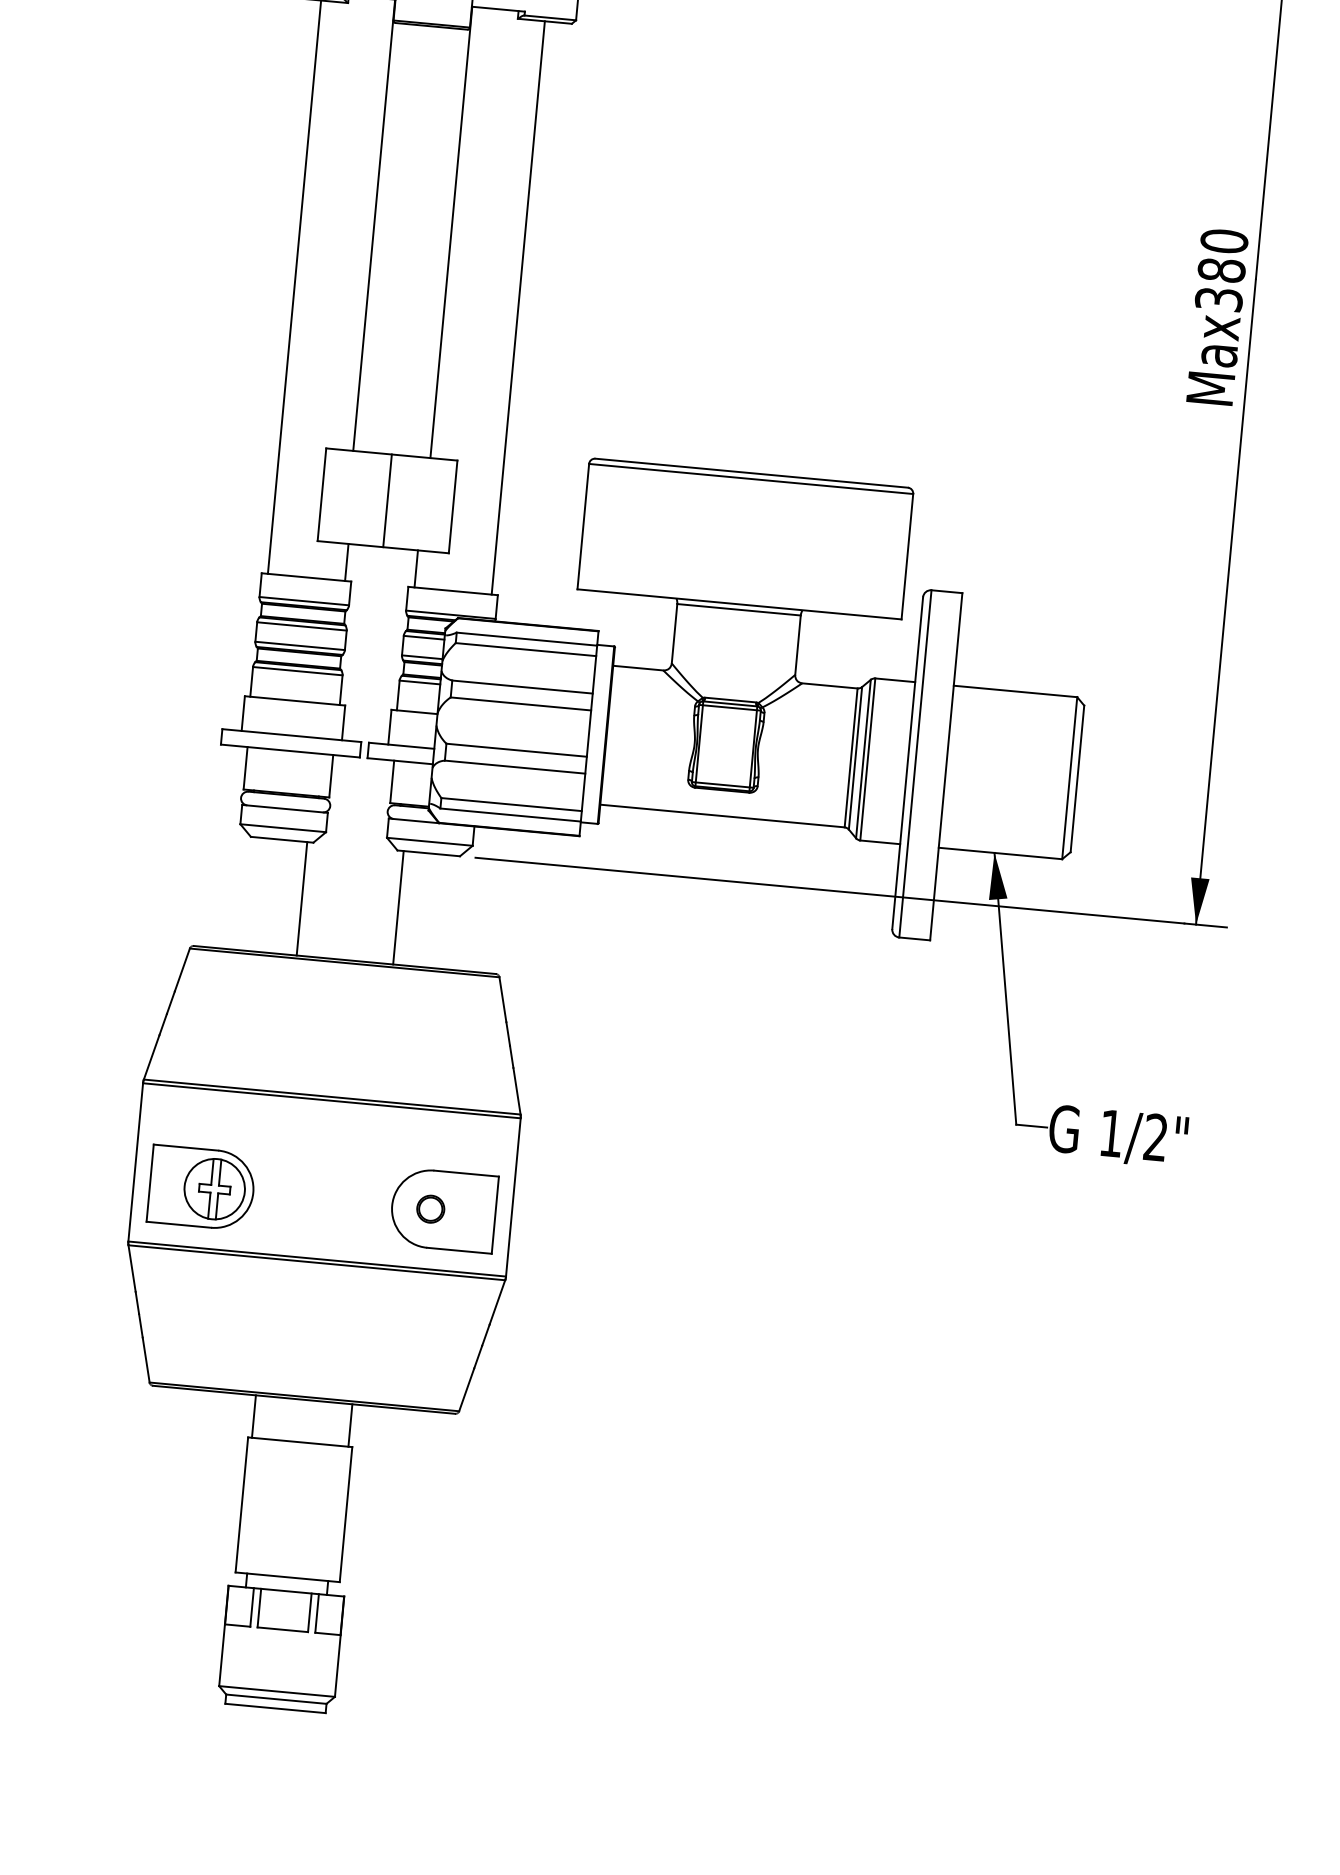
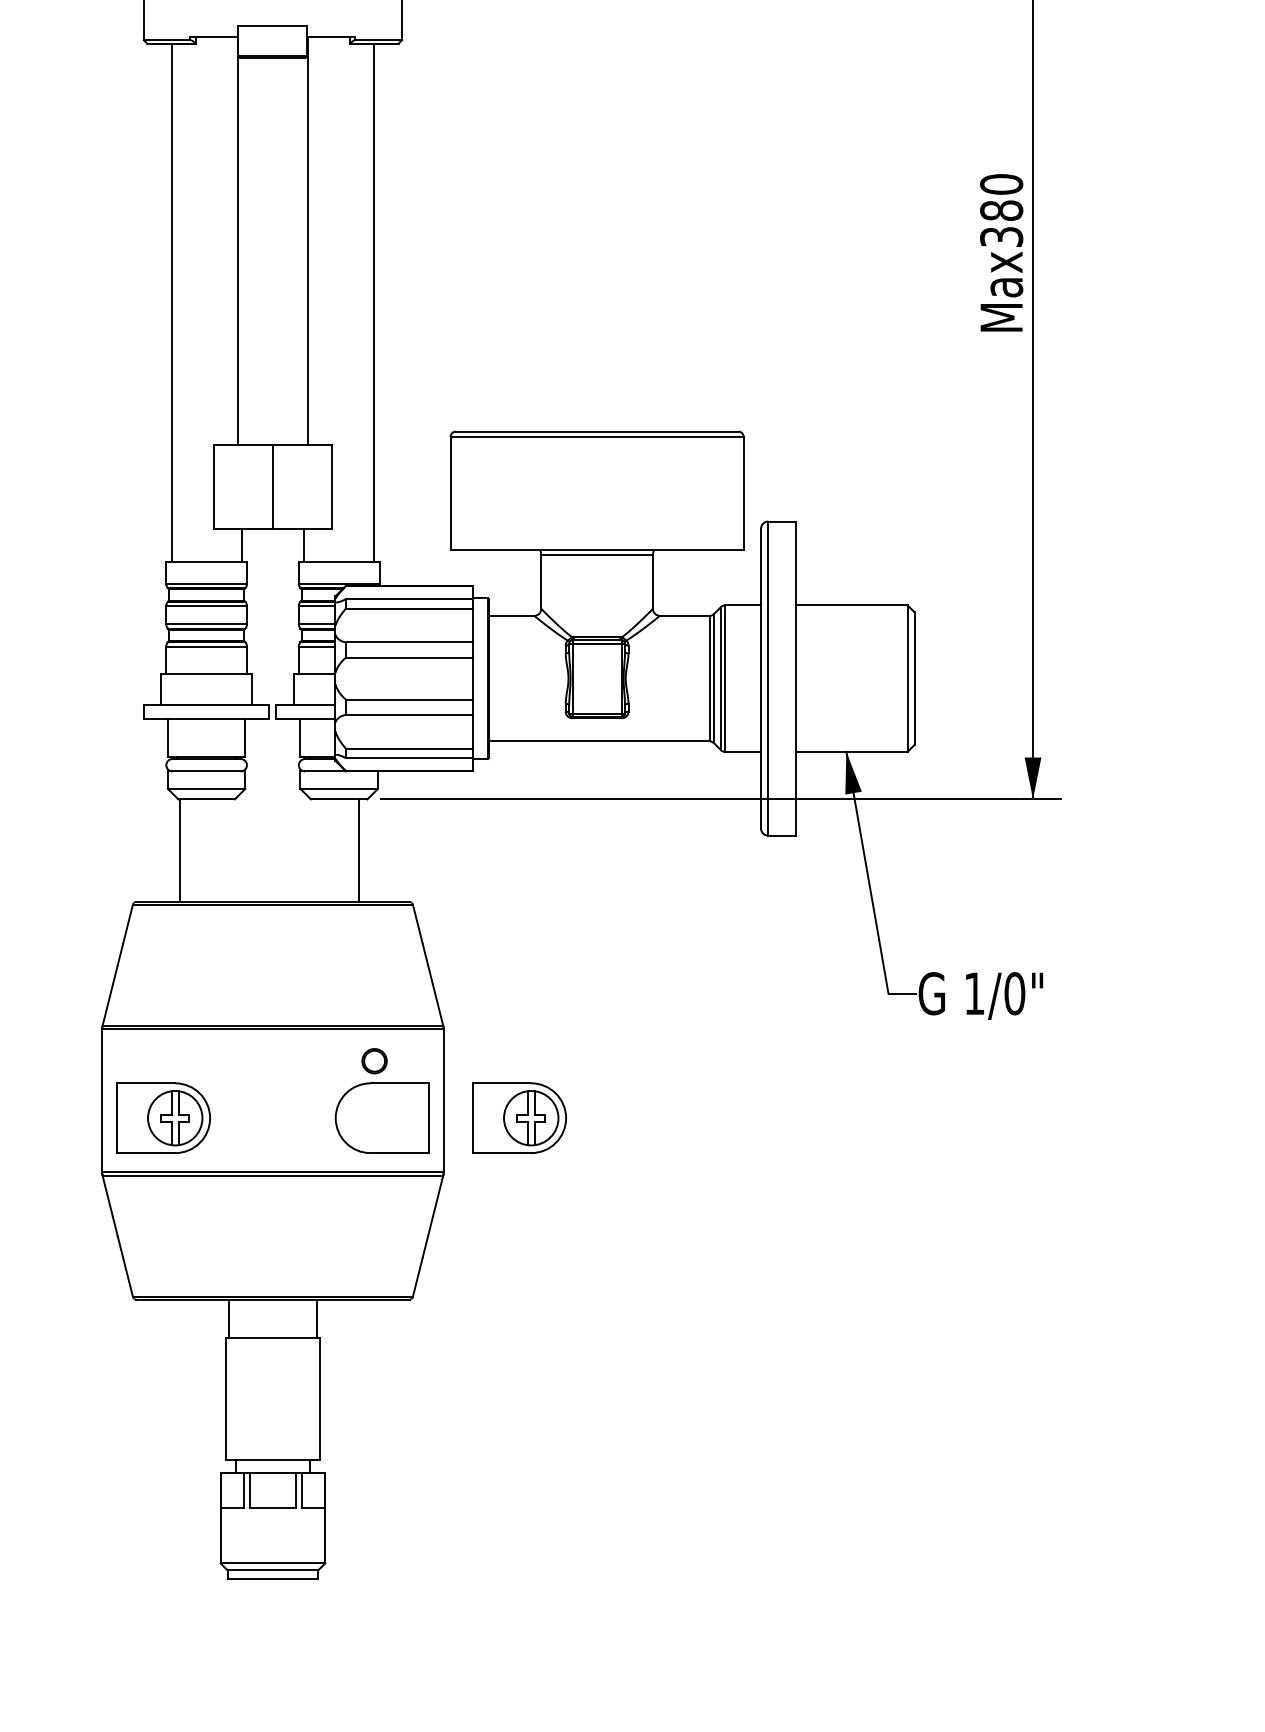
line: (302, 898) -> (180, 850), moved
line: (398, 907) -> (358, 850), moved
text: (1155, 1137) -> (1014, 993), 1/2" -> 1/0"
part: (430, 1209) -> (374, 1061), moved
part: (595, 1223) -> (519, 1117), added

